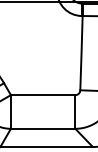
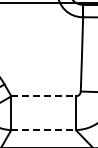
line: (43, 95) -> (43, 96), solid -> dashed
line: (43, 128) -> (43, 129), solid -> dashed

